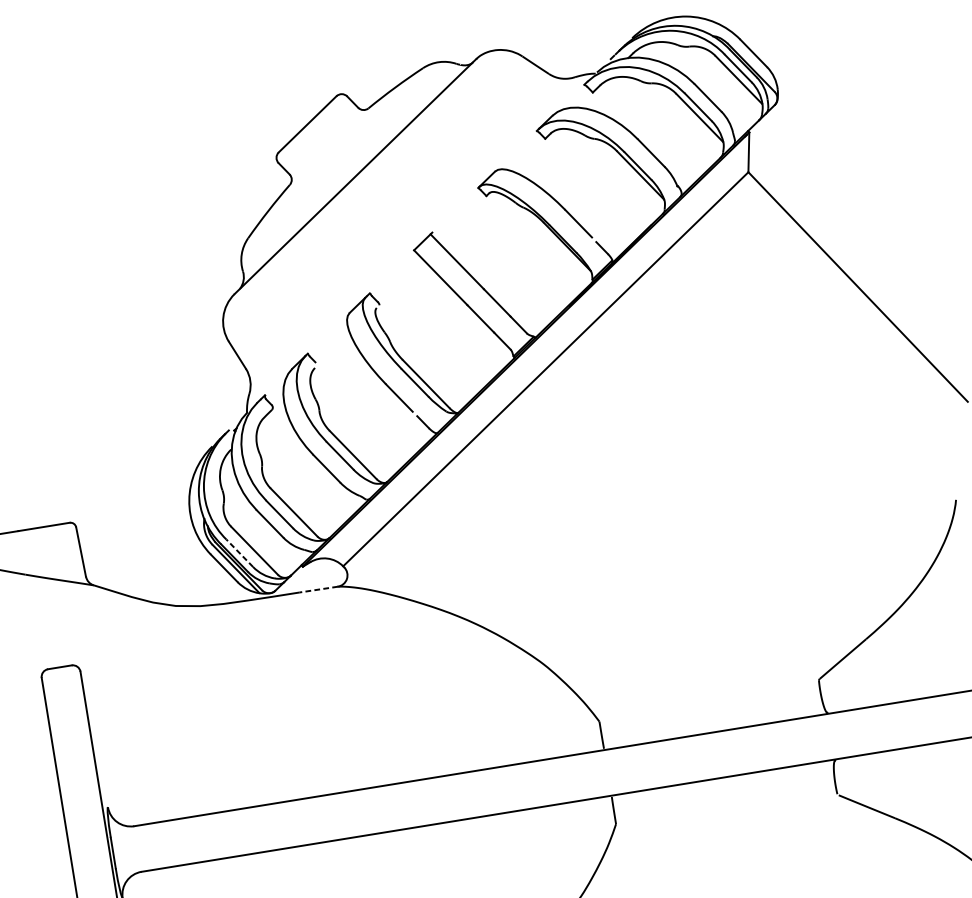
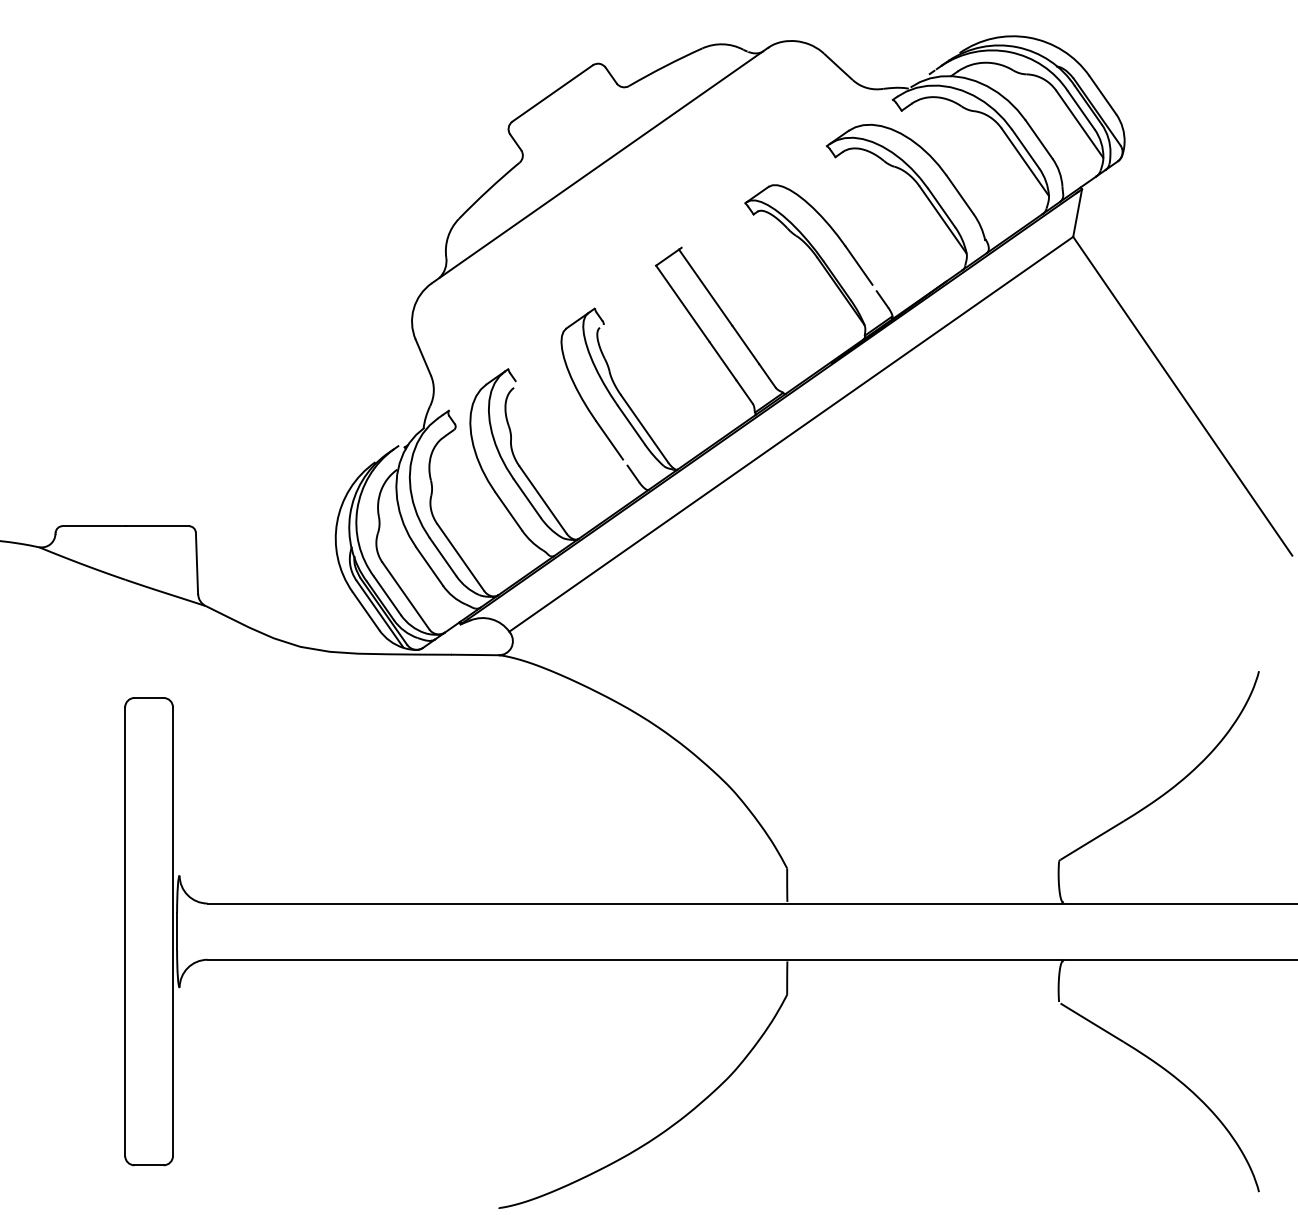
line: (239, 552) -> (387, 595), dashed -> solid
line: (318, 589) -> (475, 654), dashed -> solid

